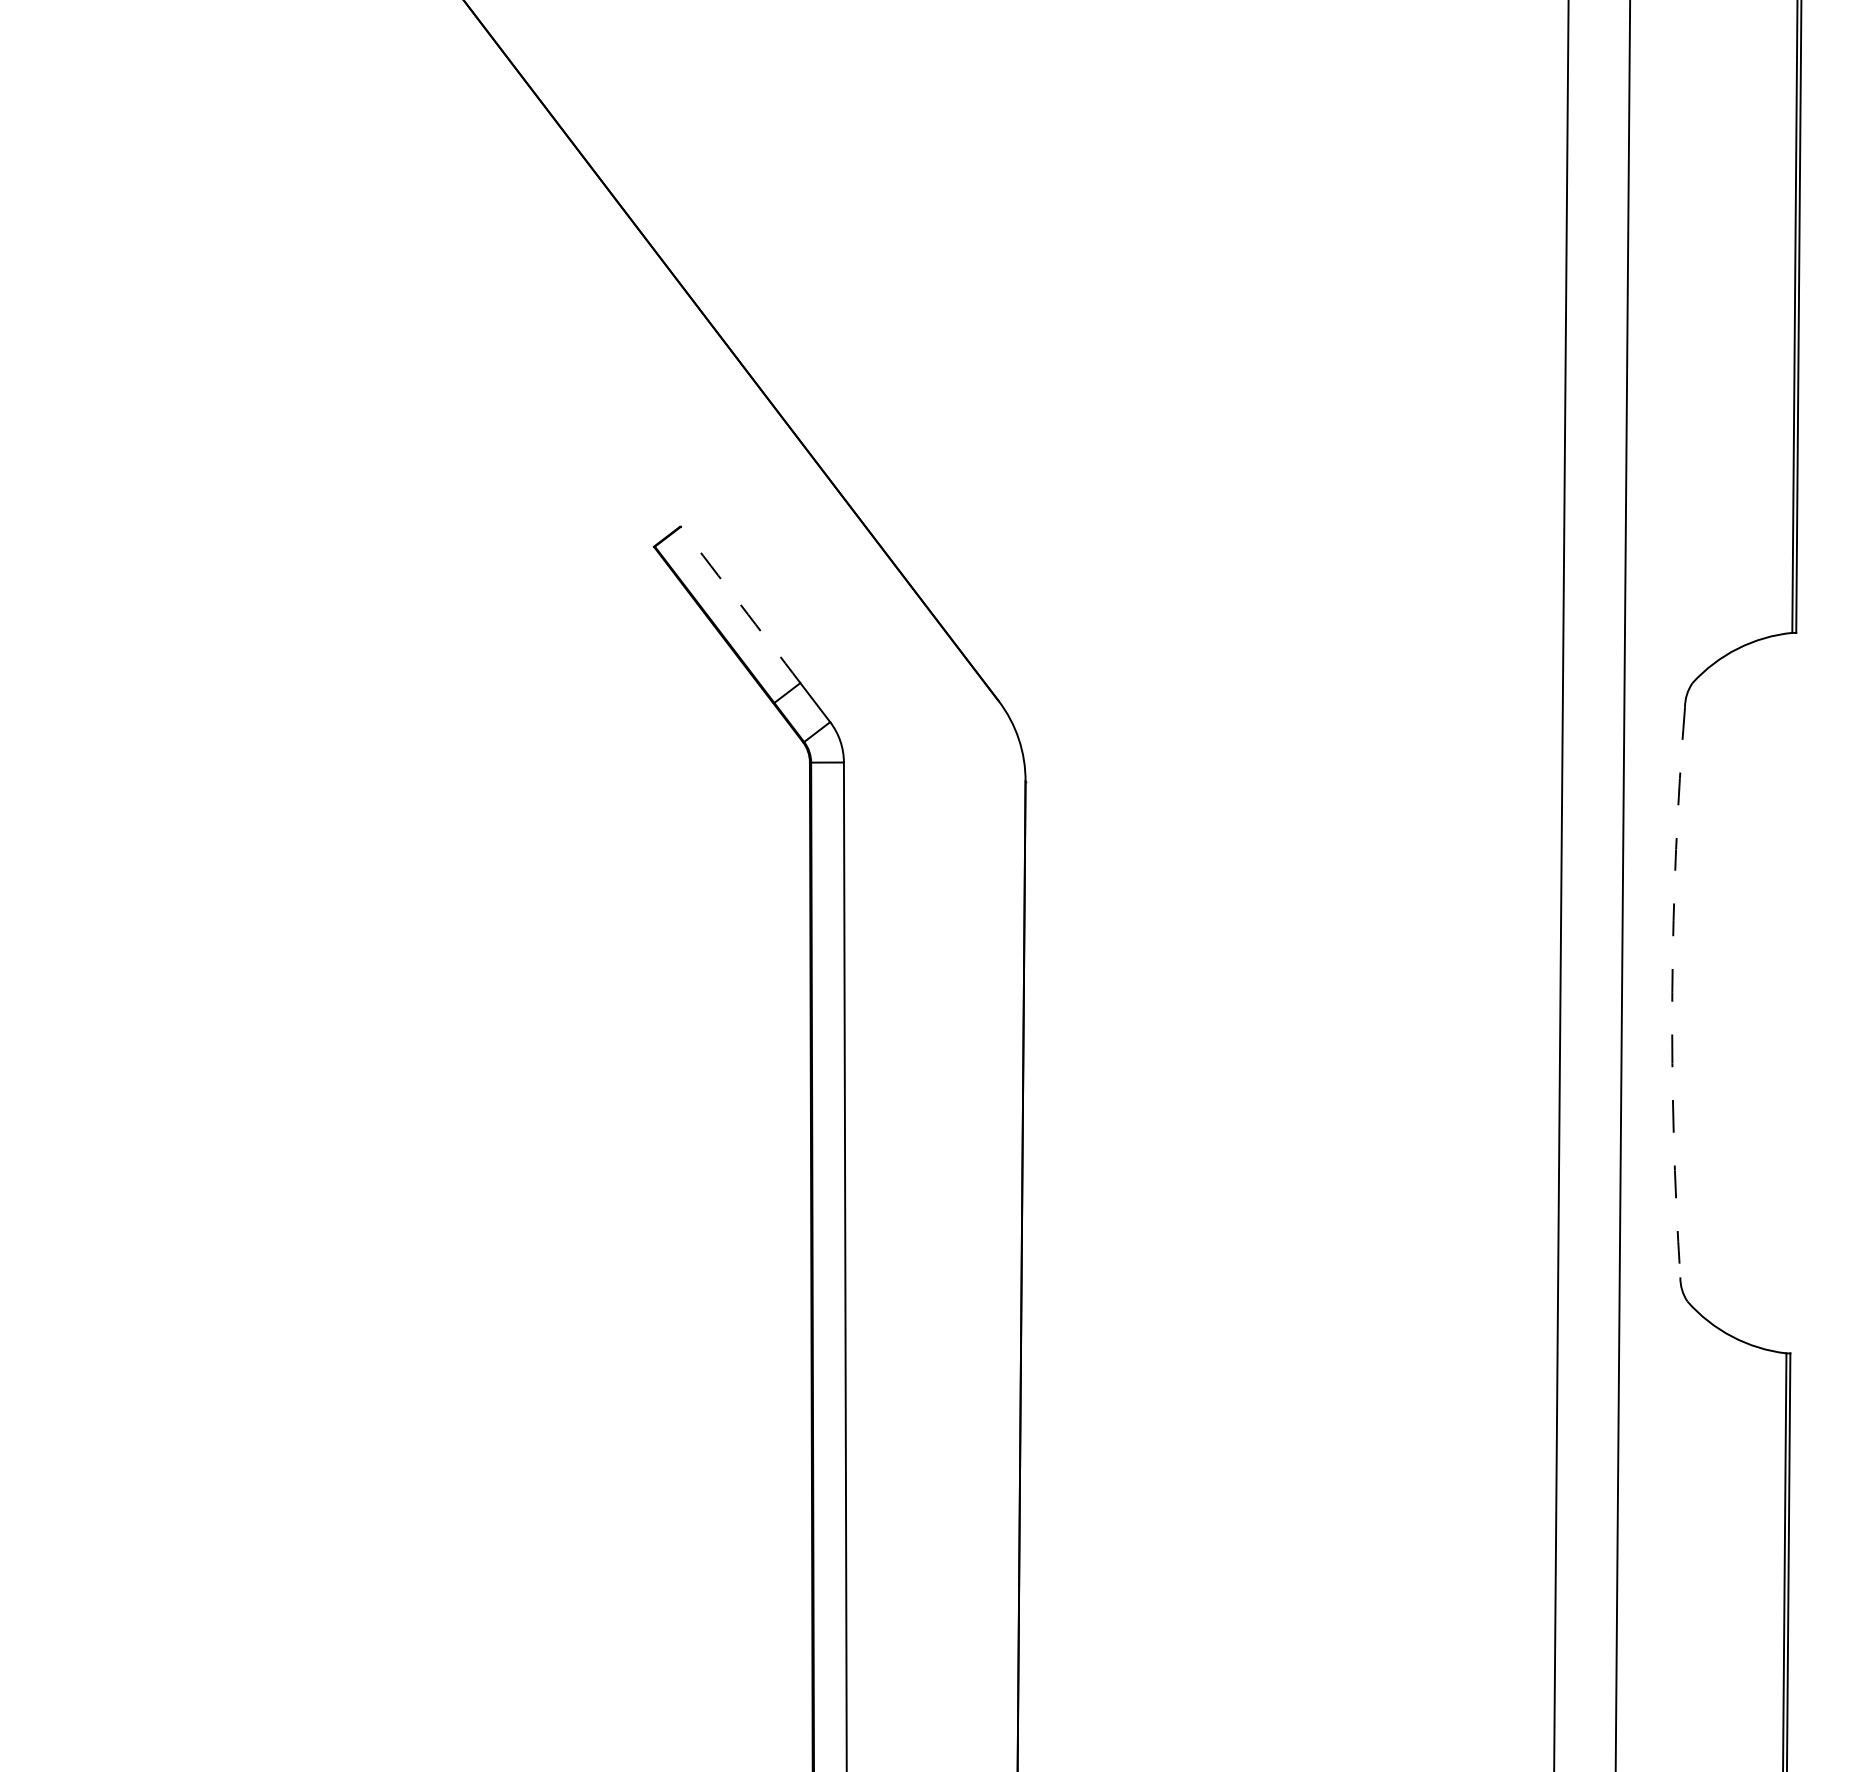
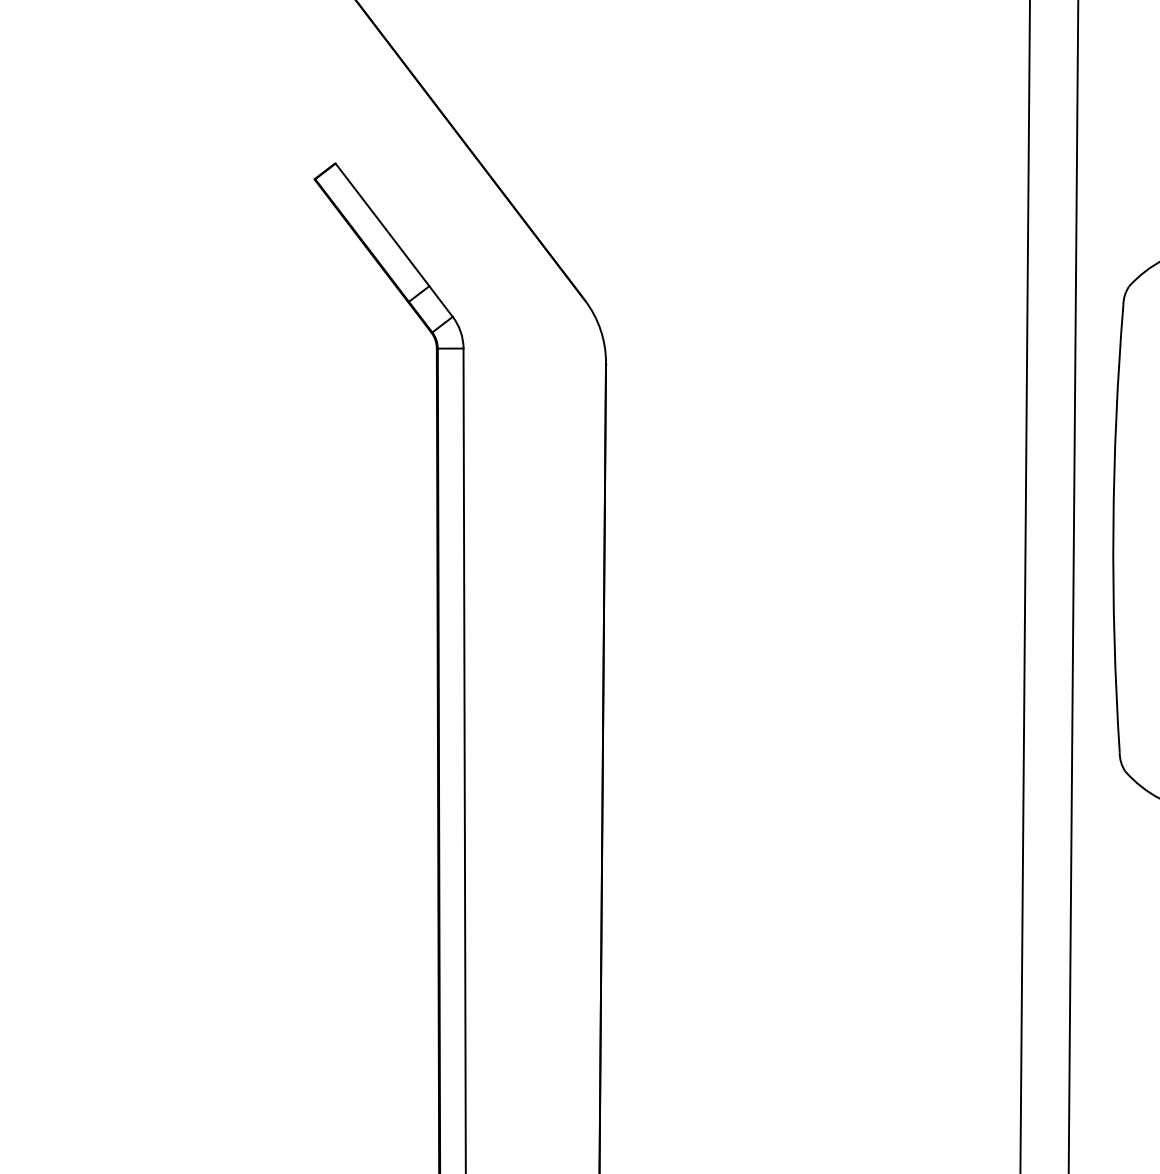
arc: (740, 604) -> (382, 224), dashed -> solid
arc: (1672, 992) -> (1113, 528), dashed -> solid

